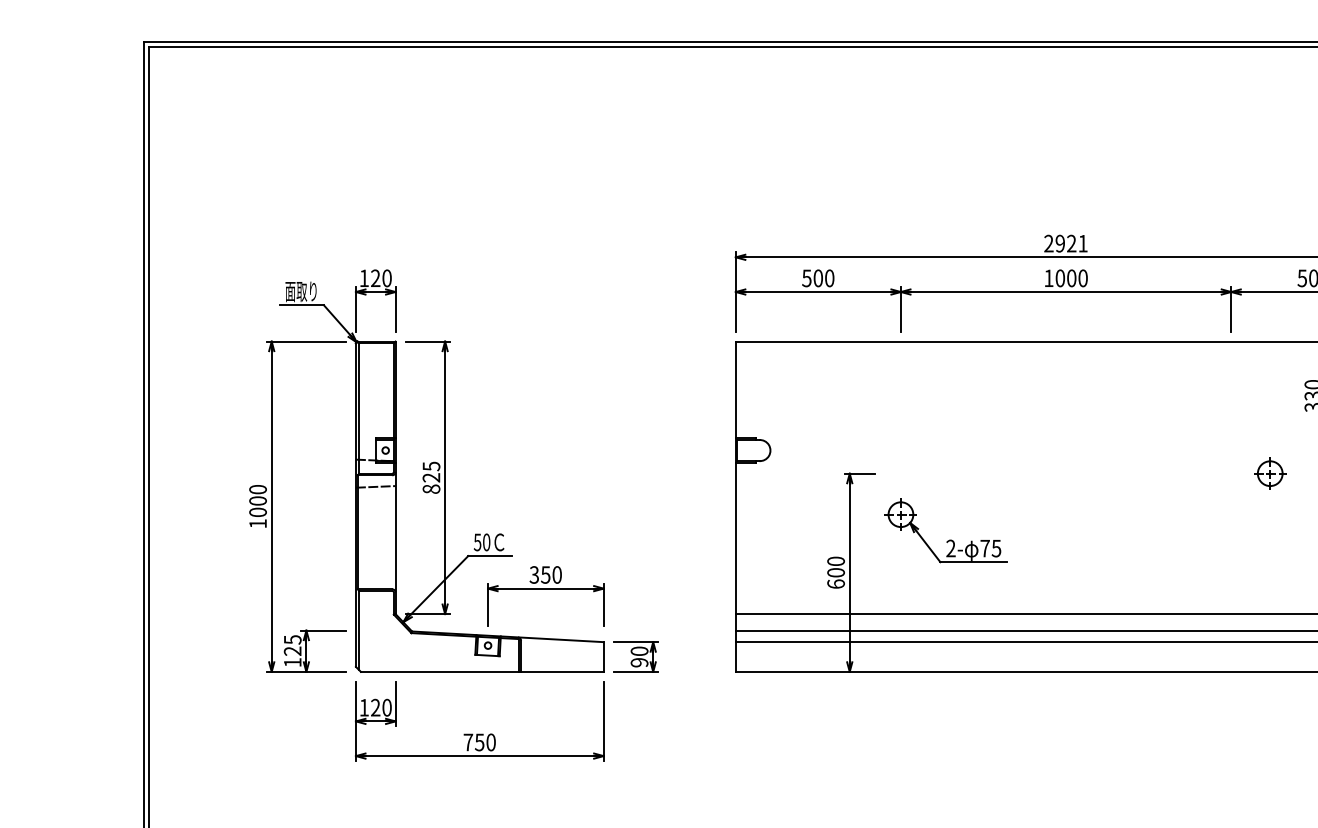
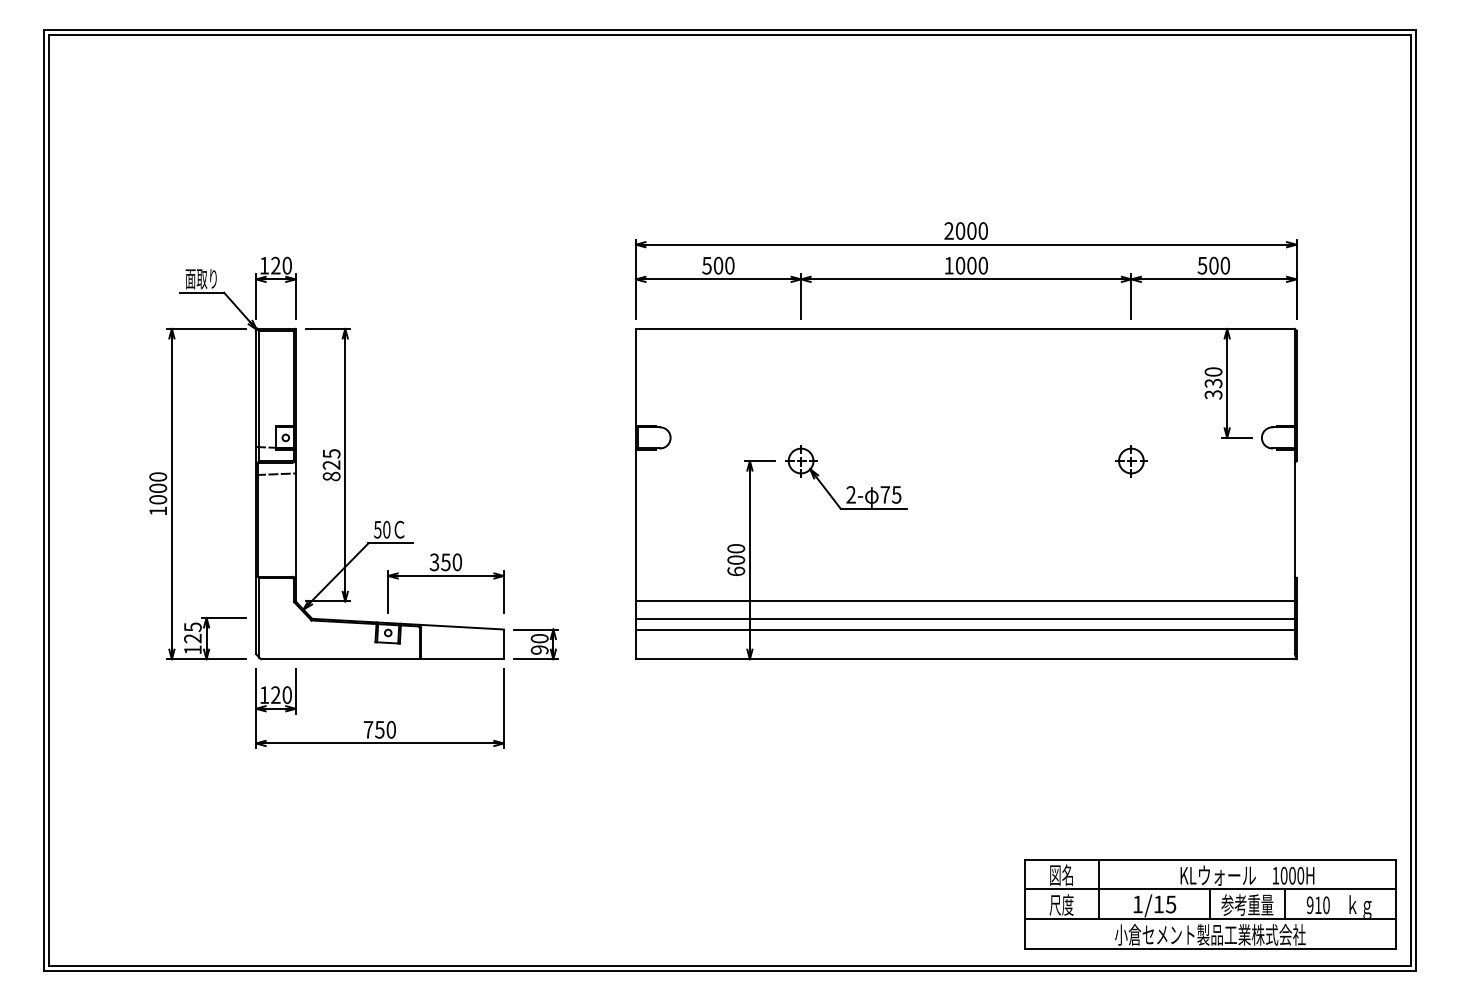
text: (1071, 243) -> (971, 230), 2921 -> 2000
part: (1270, 474) -> (1131, 461), moved
part: (948, 540) -> (848, 486), moved

